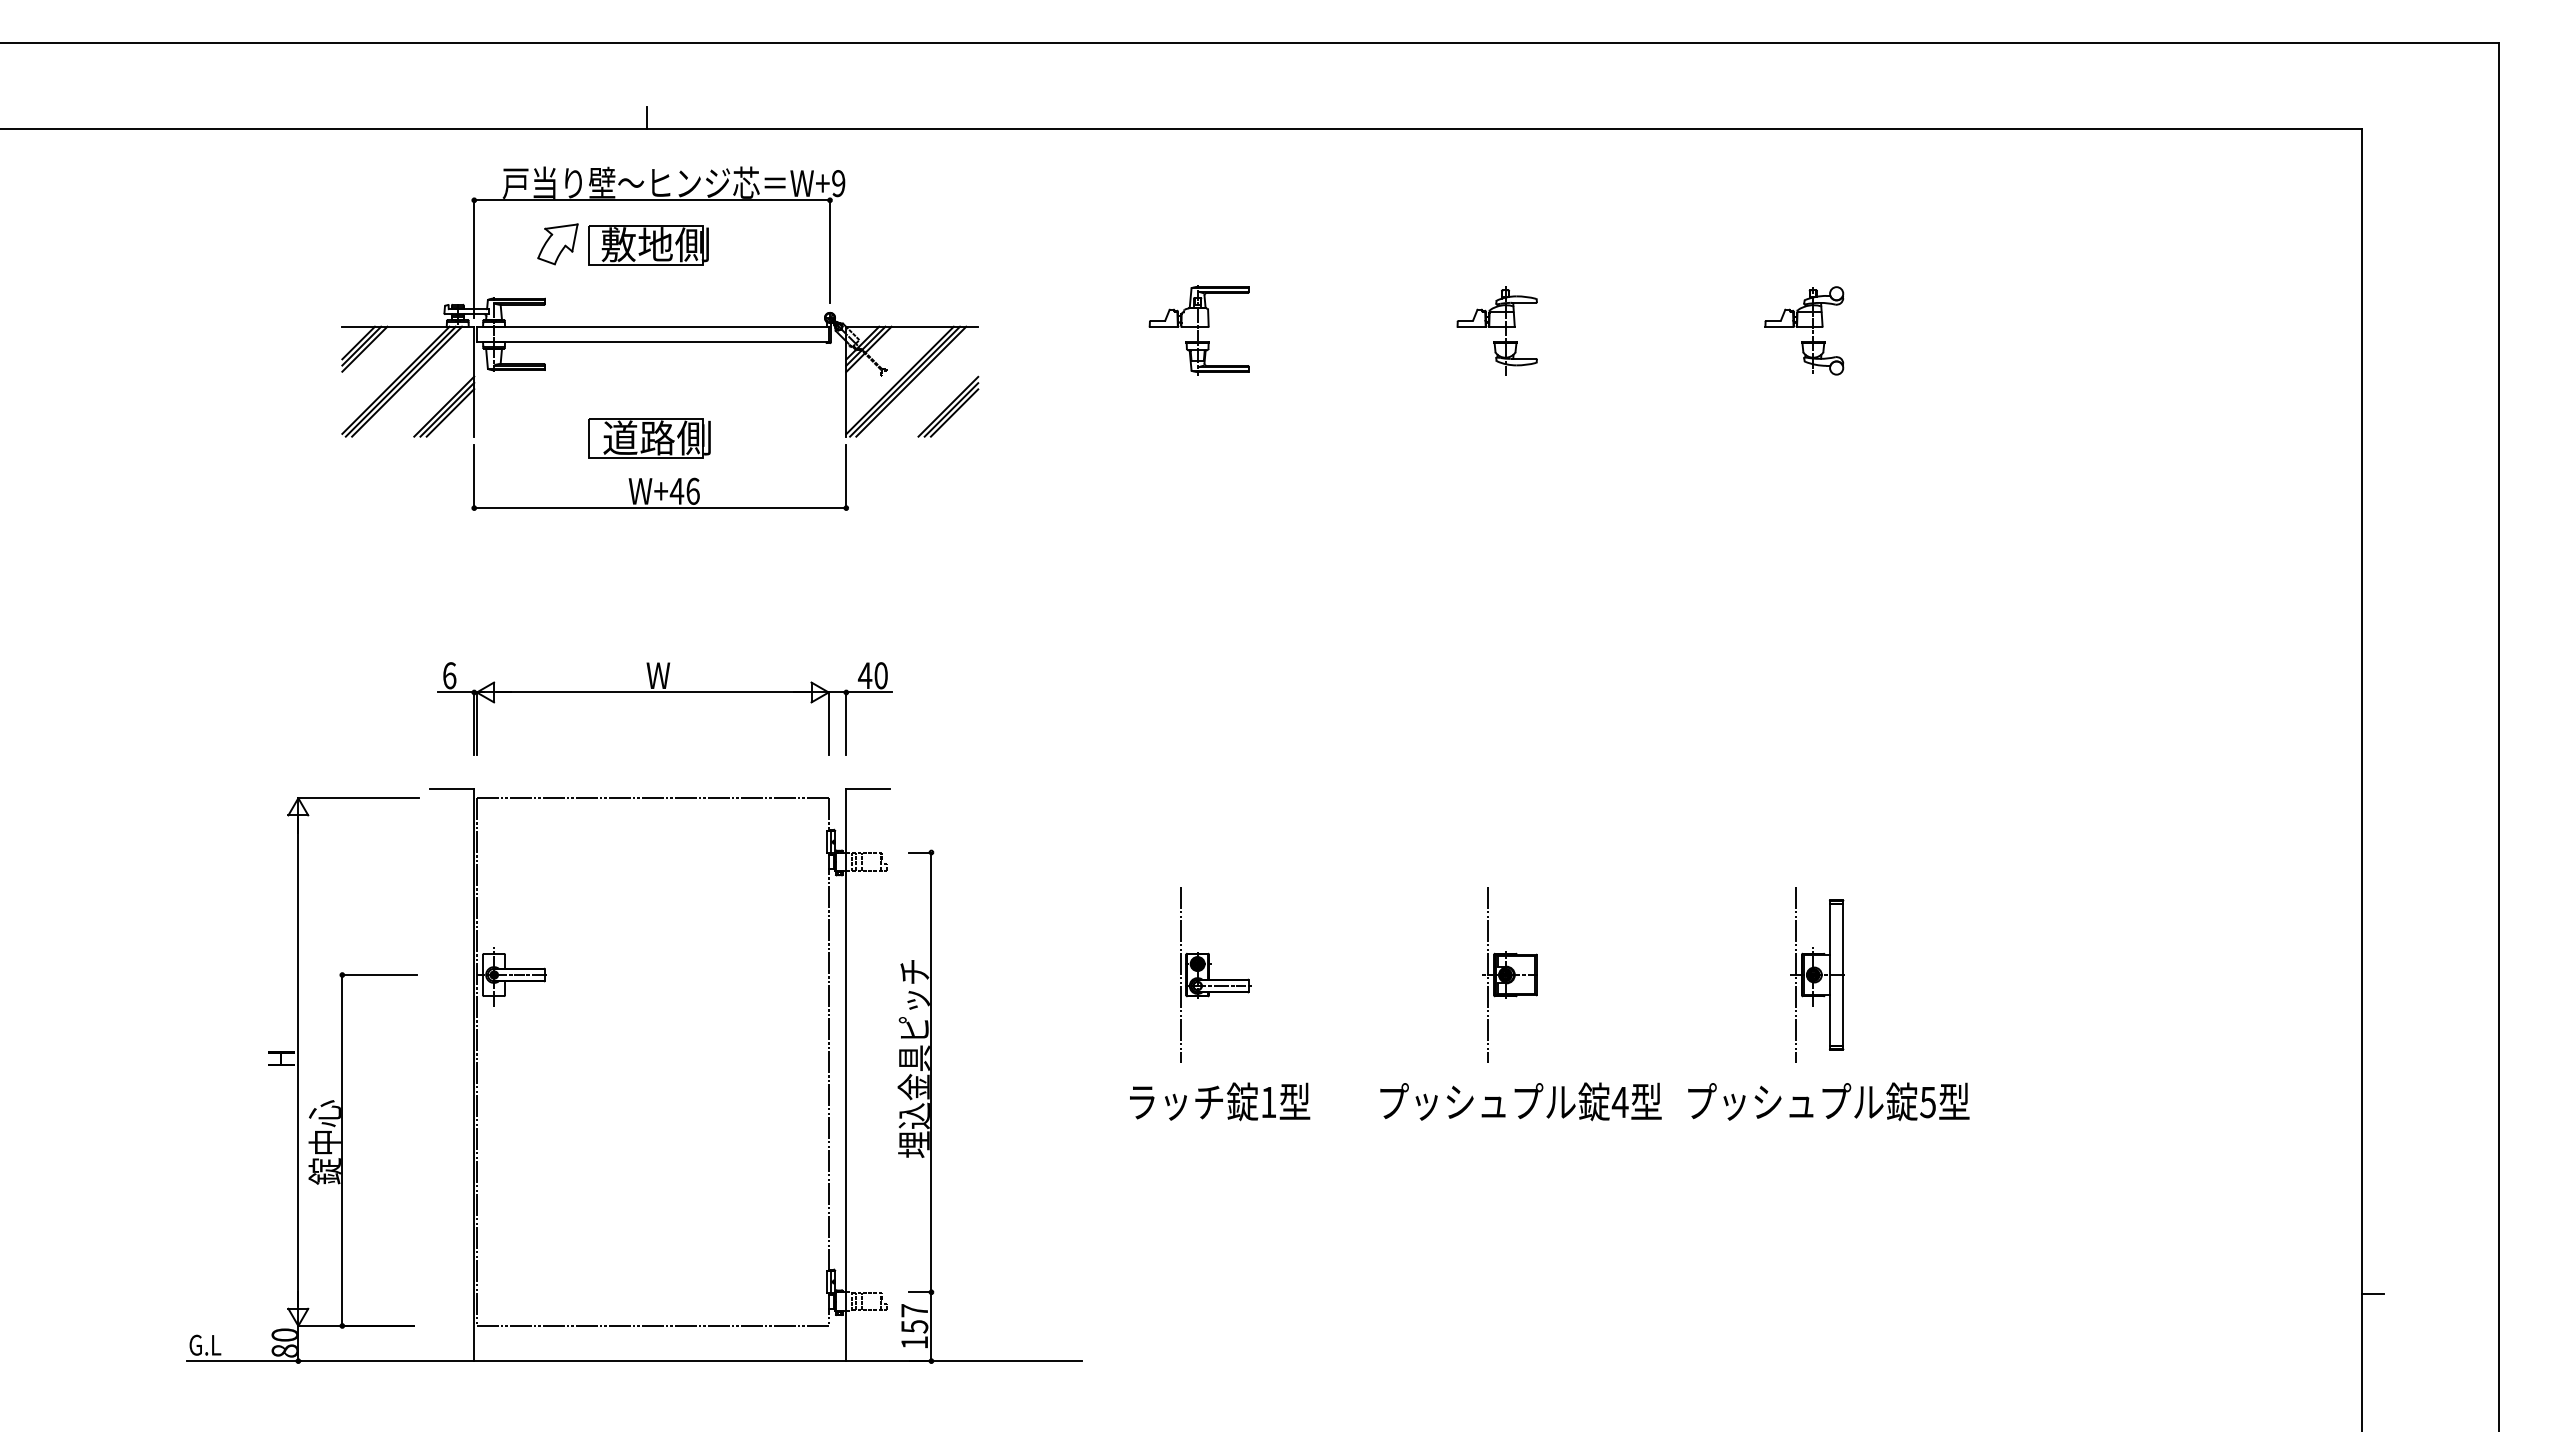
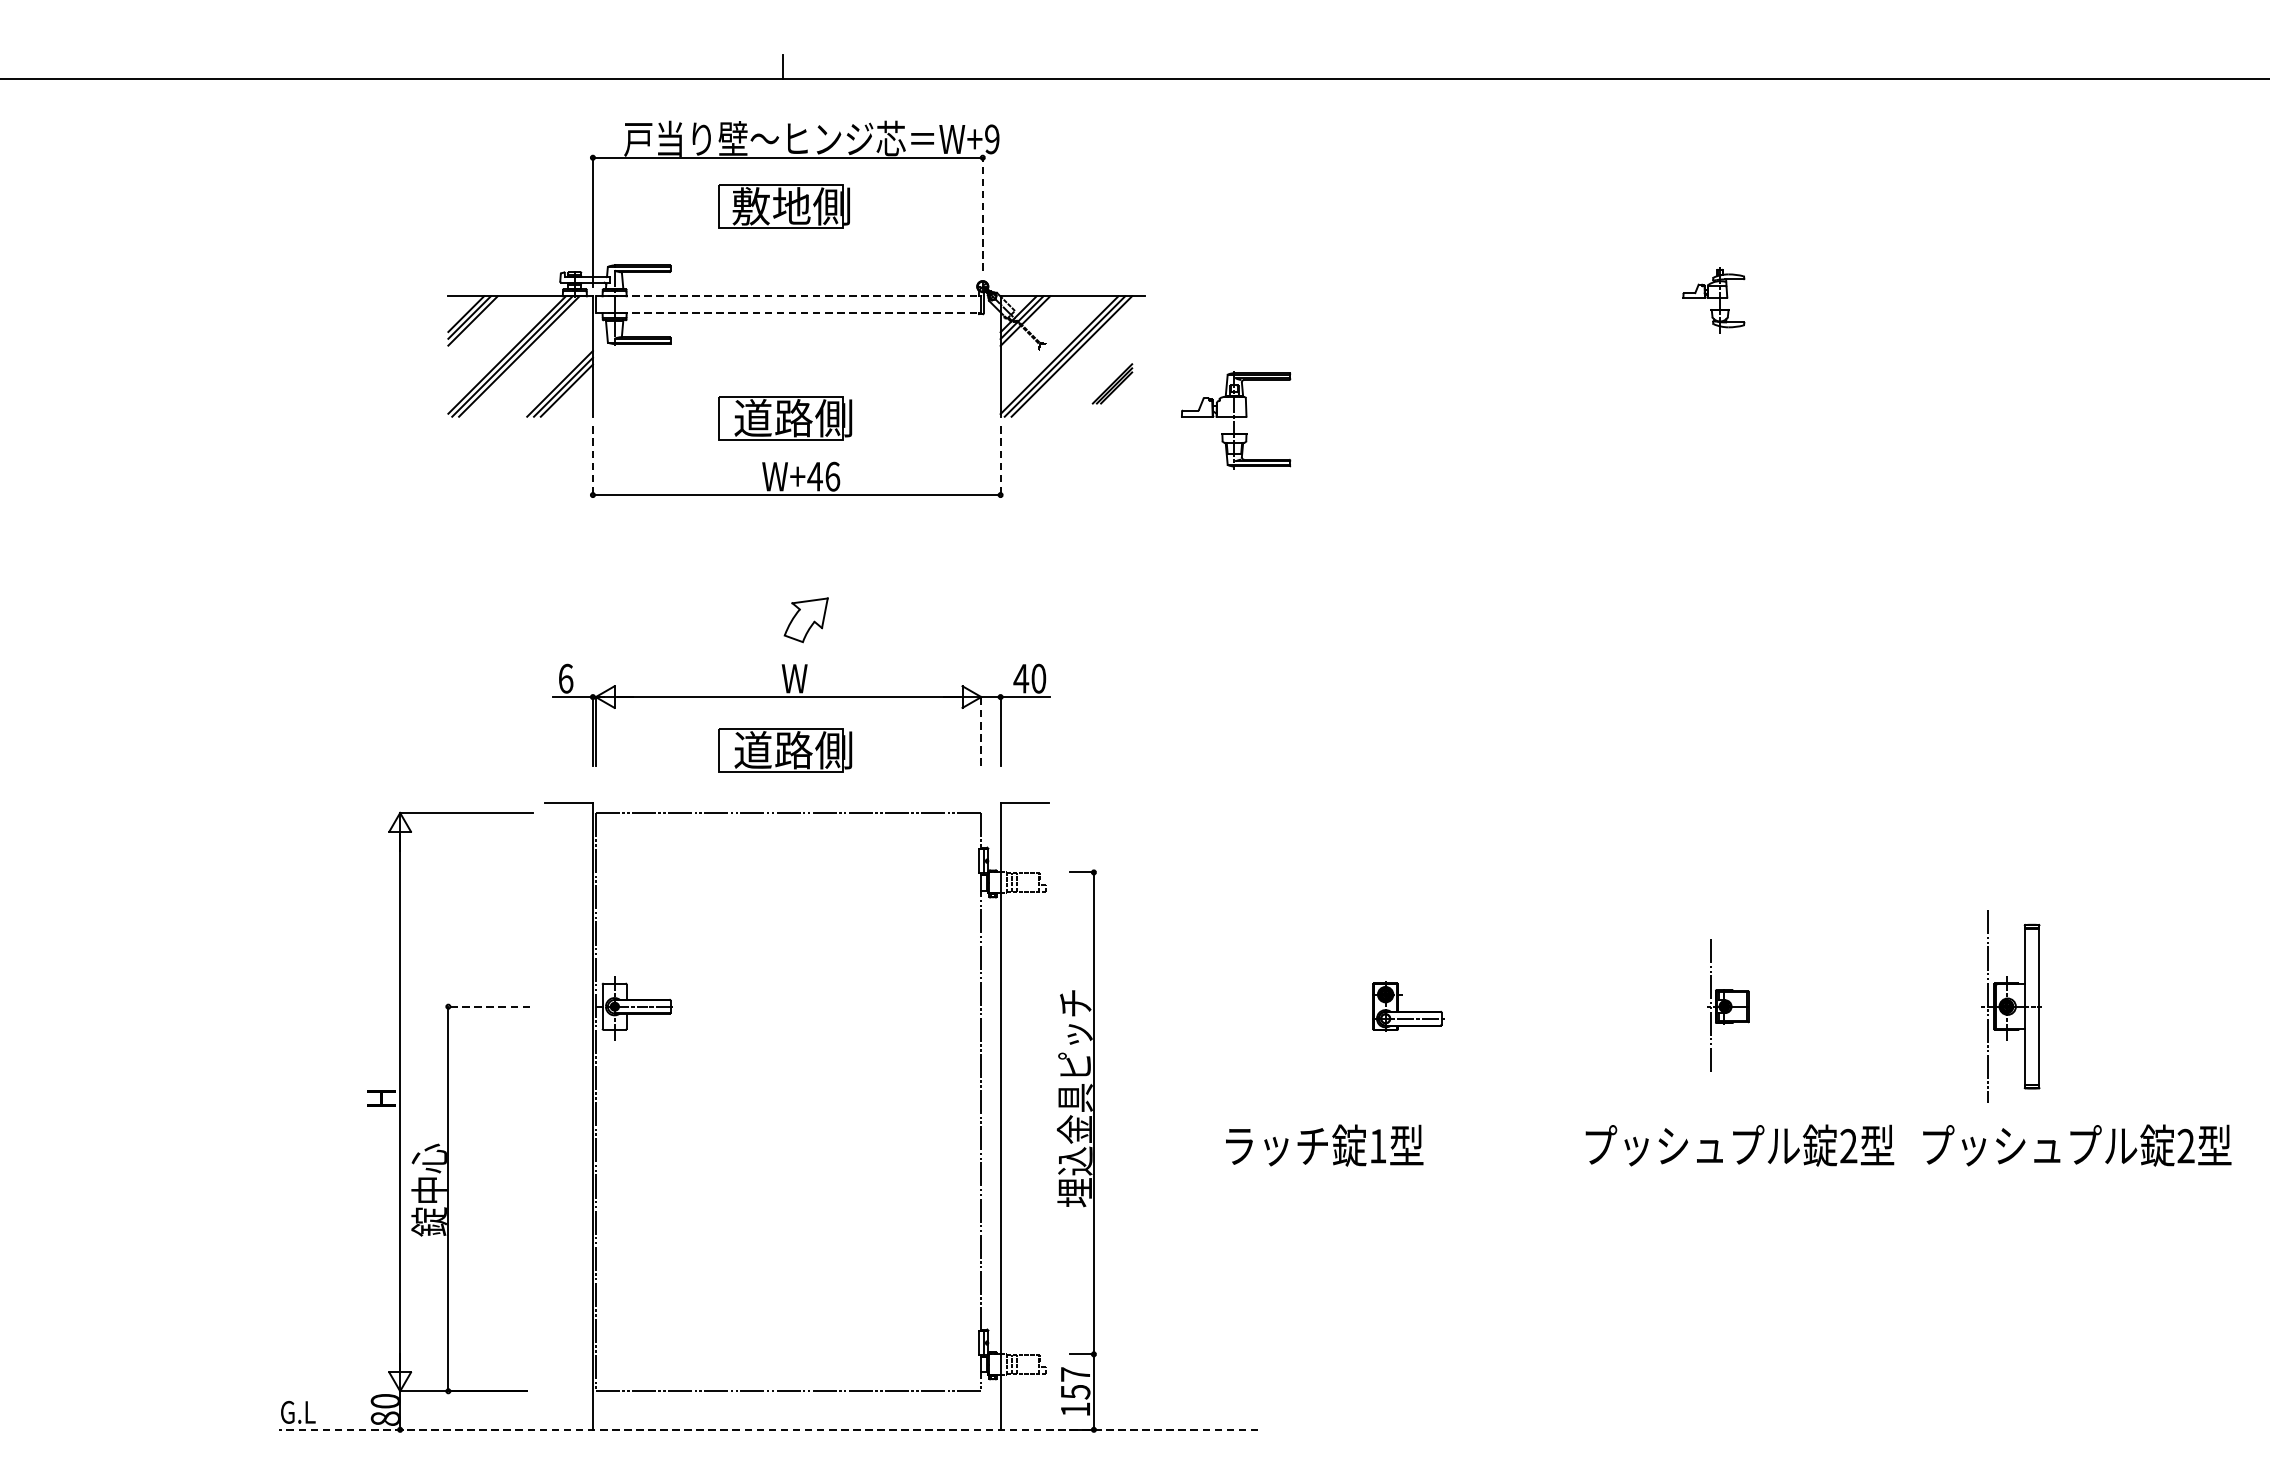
part: (557, 244) -> (805, 620), moved
line: (830, 251) -> (983, 213), solid -> dashed
line: (652, 326) -> (788, 296), solid -> dashed
part: (1198, 330) -> (1235, 420), moved
part: (1496, 330) -> (1713, 300), size x0.7
part: (1804, 330) -> (2050, 300), removed
line: (652, 342) -> (788, 313), solid -> dashed
part: (948, 406) -> (1112, 383), size x0.6
line: (474, 477) -> (593, 461), solid -> dashed
line: (846, 477) -> (1000, 461), solid -> dashed
line: (828, 723) -> (981, 731), solid -> dashed
part: (649, 741) -> (784, 750), added
line: (1180, 974) -> (1366, 1006), removed
part: (1509, 974) -> (1727, 1006), size x0.7
part: (1817, 974) -> (2011, 1006), moved
line: (379, 975) -> (489, 1007), solid -> dashed
text: (1220, 1101) -> (1325, 1145), moved
text: (1619, 1101) -> (1847, 1145), 4 -> 2
text: (1927, 1102) -> (2185, 1146), 5 -> 2
line: (633, 1361) -> (767, 1430), solid -> dashed

